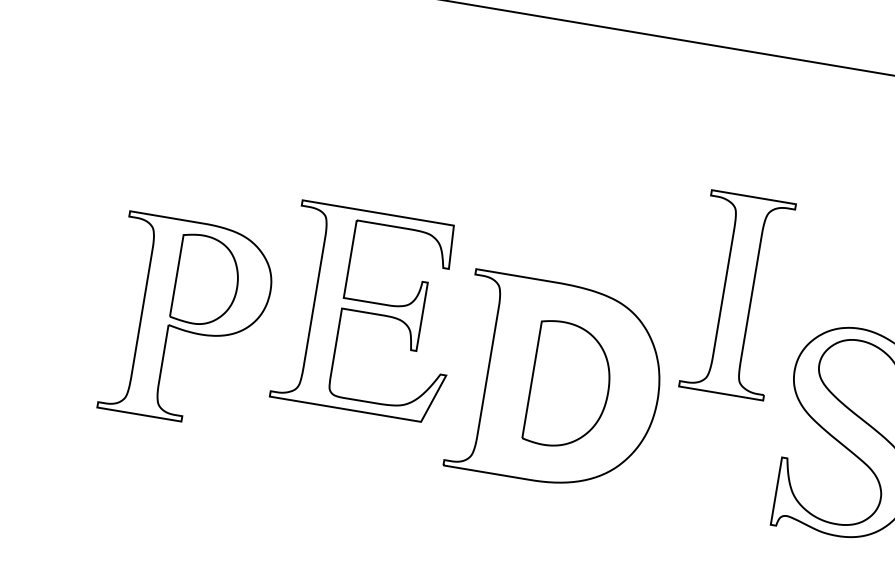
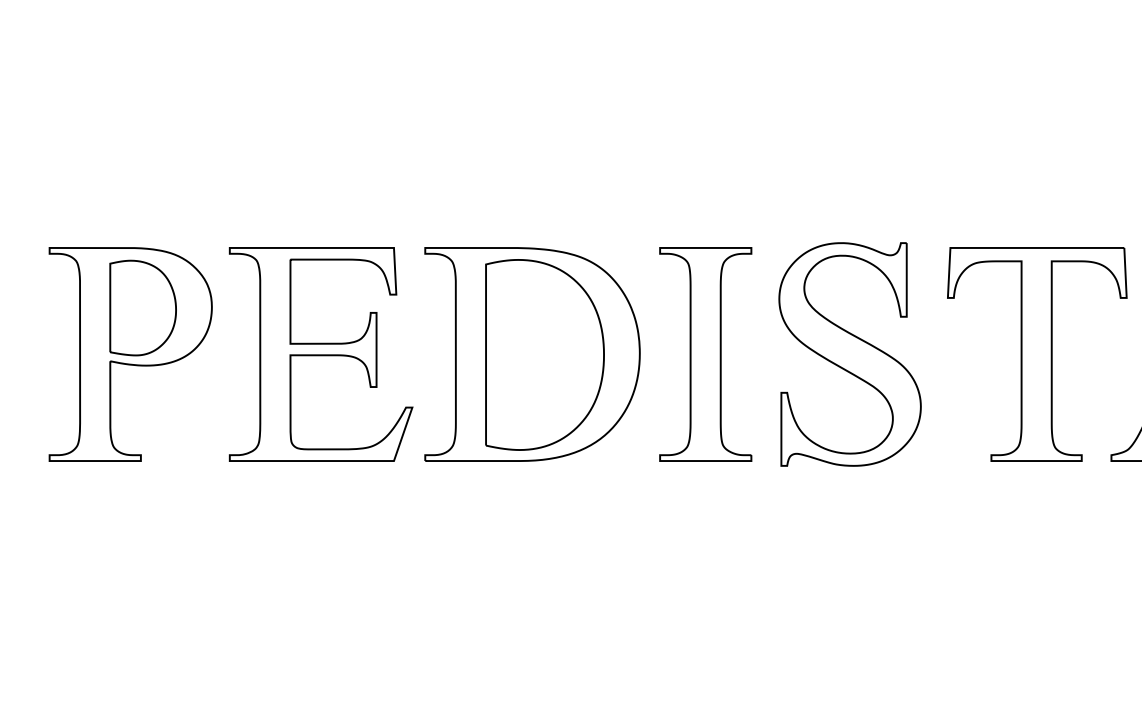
part: (737, 295) -> (705, 354), moved
part: (369, 312) -> (320, 354), moved
part: (569, 385) -> (544, 354), size x1.43

